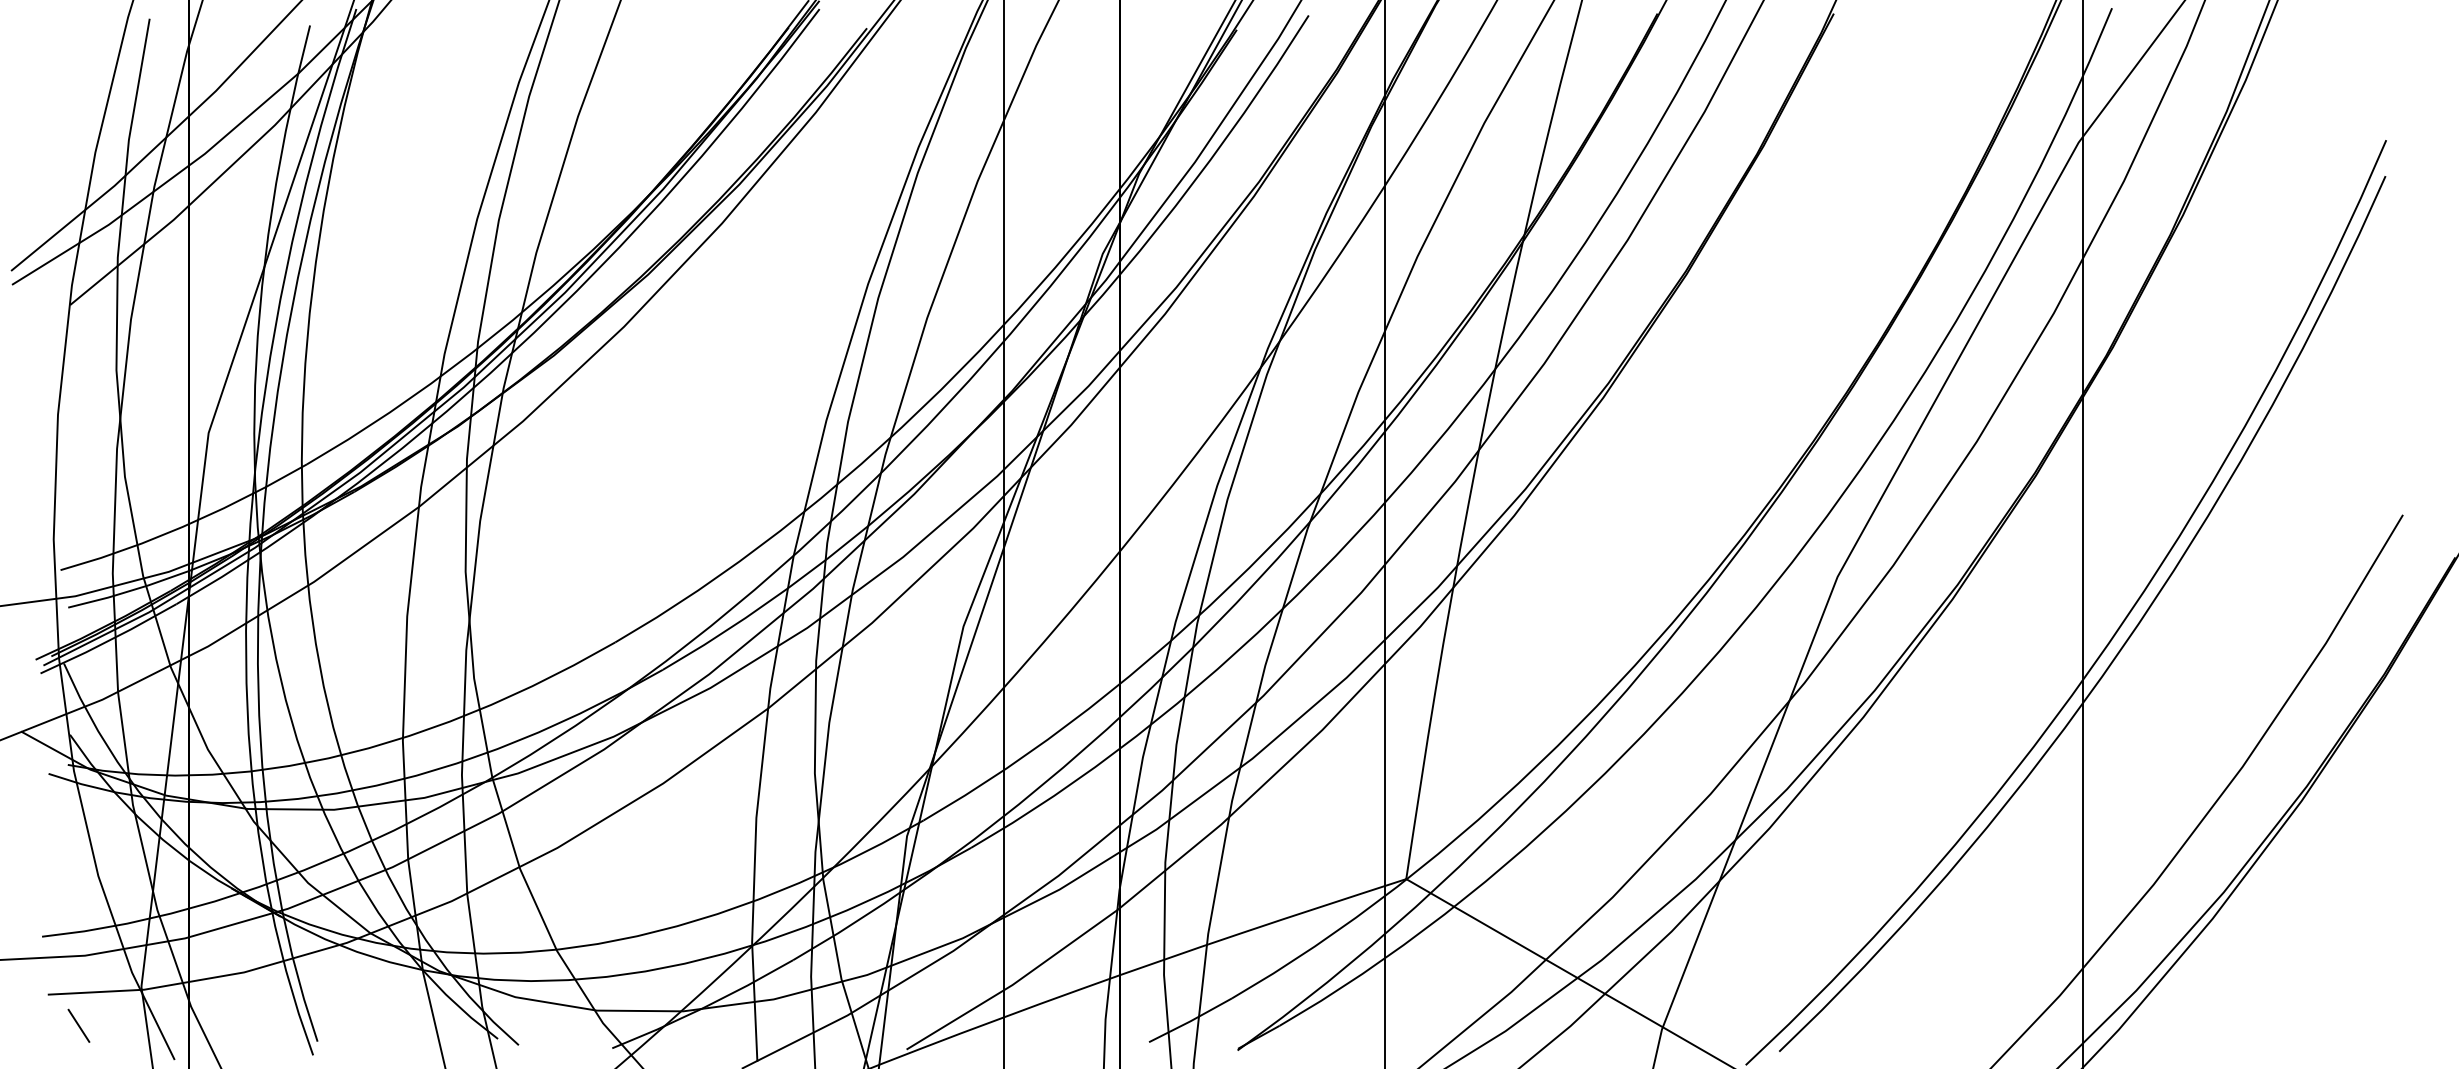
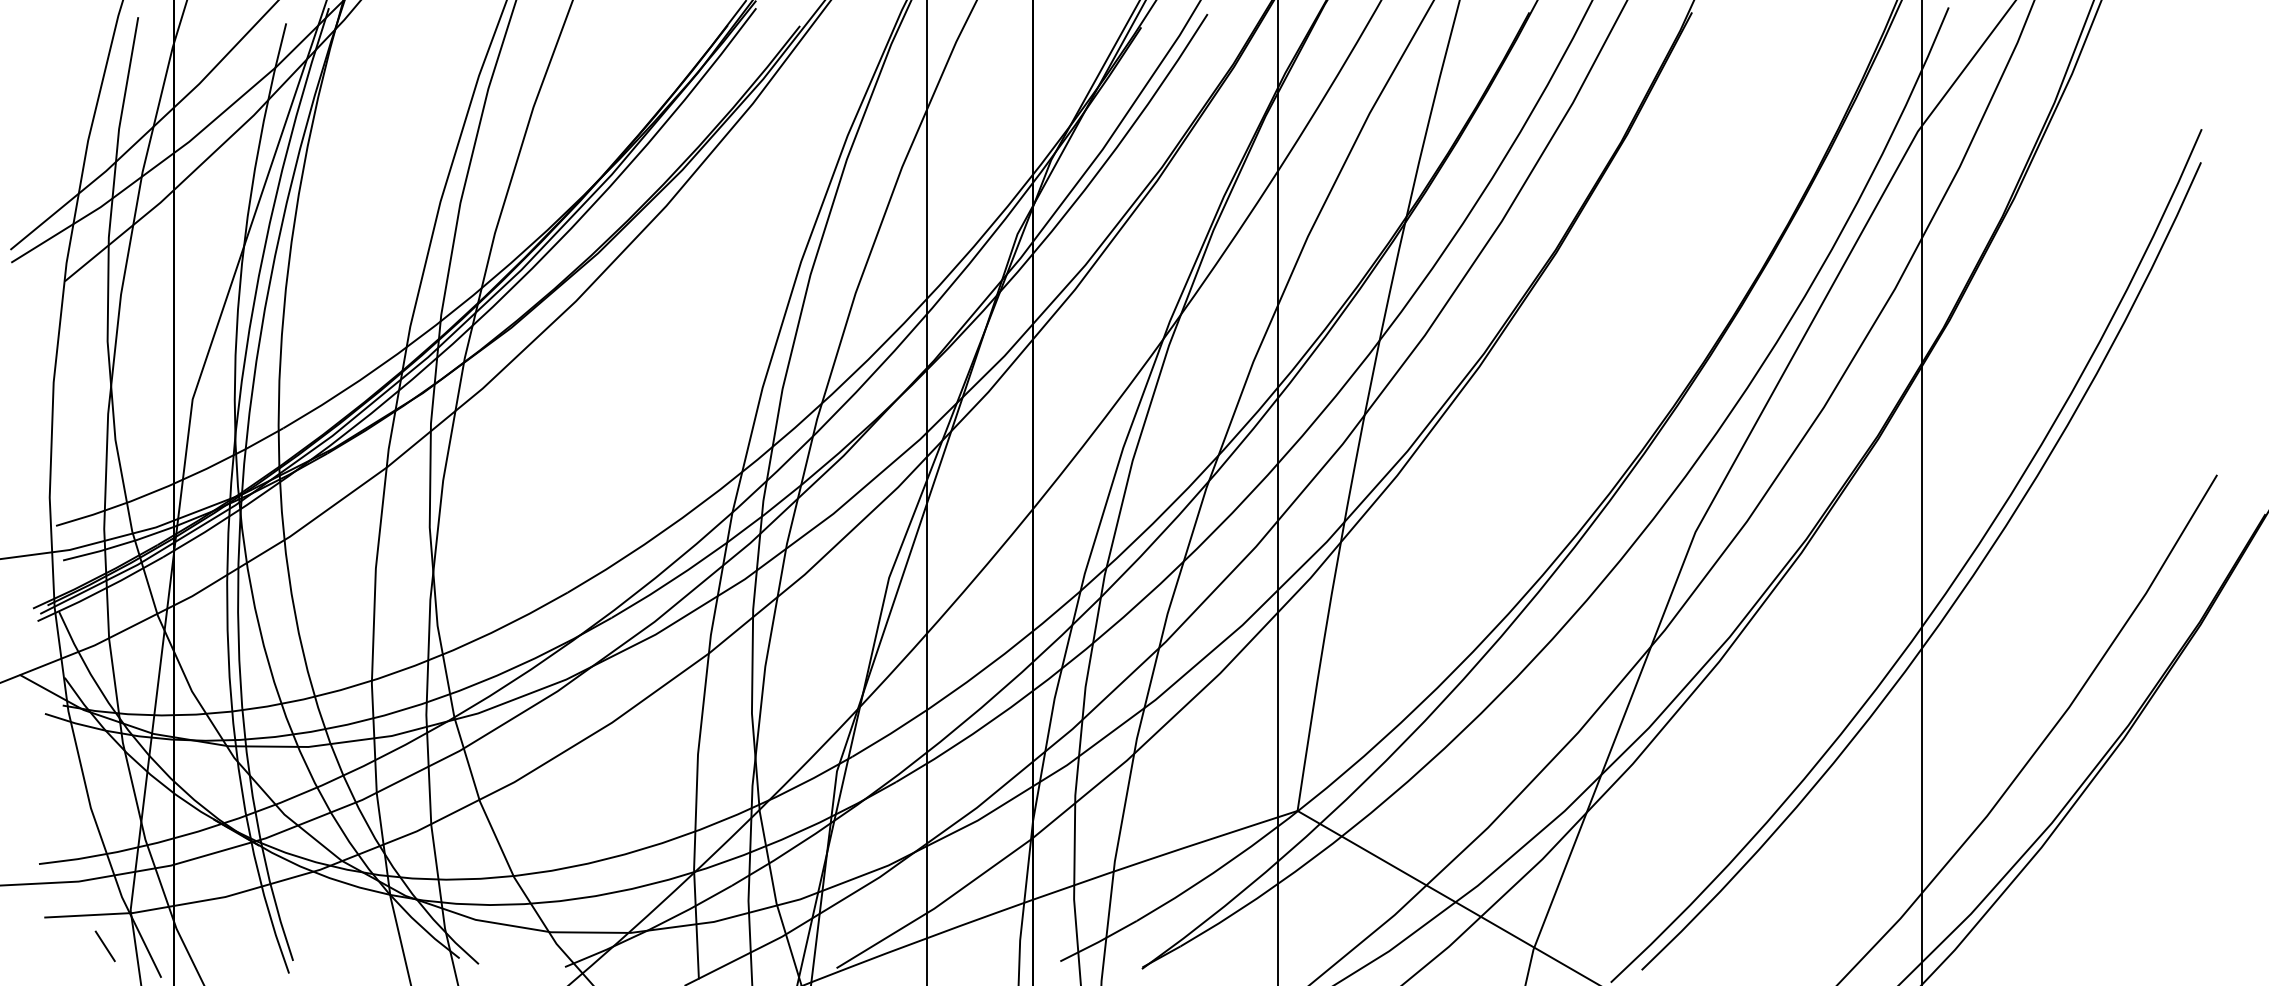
line: (78, 1025) -> (104, 945), moved

